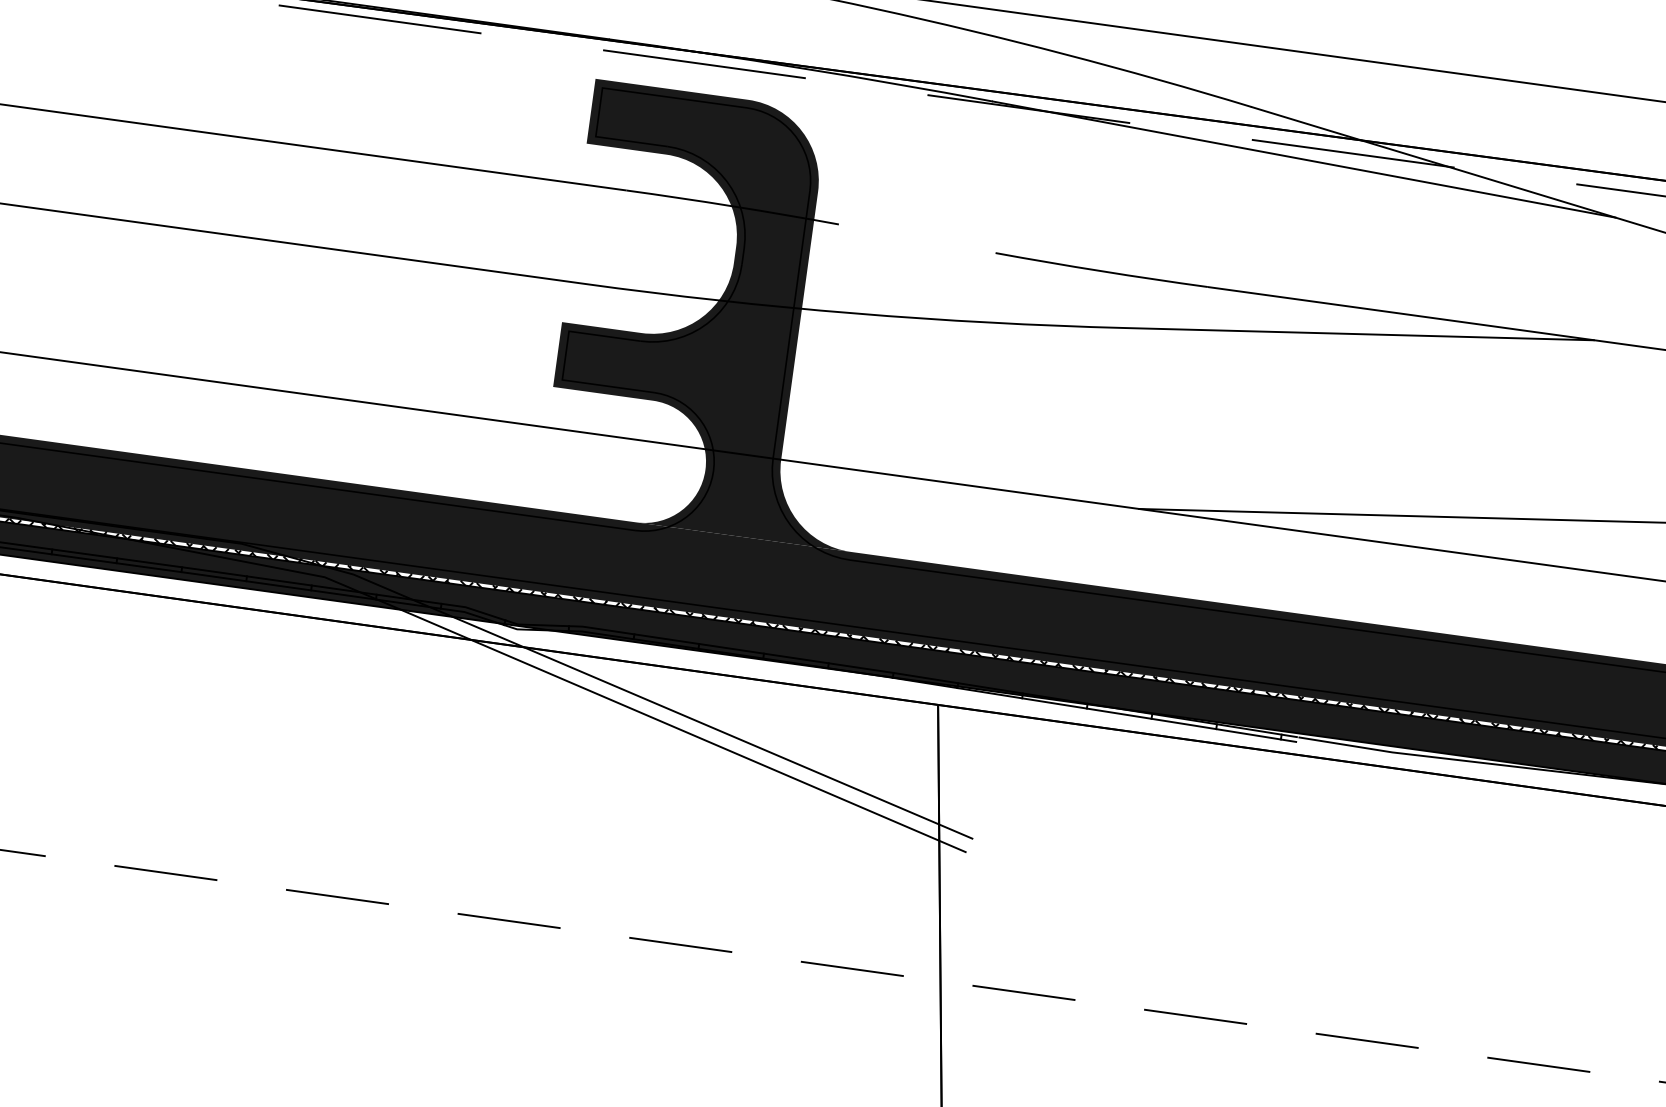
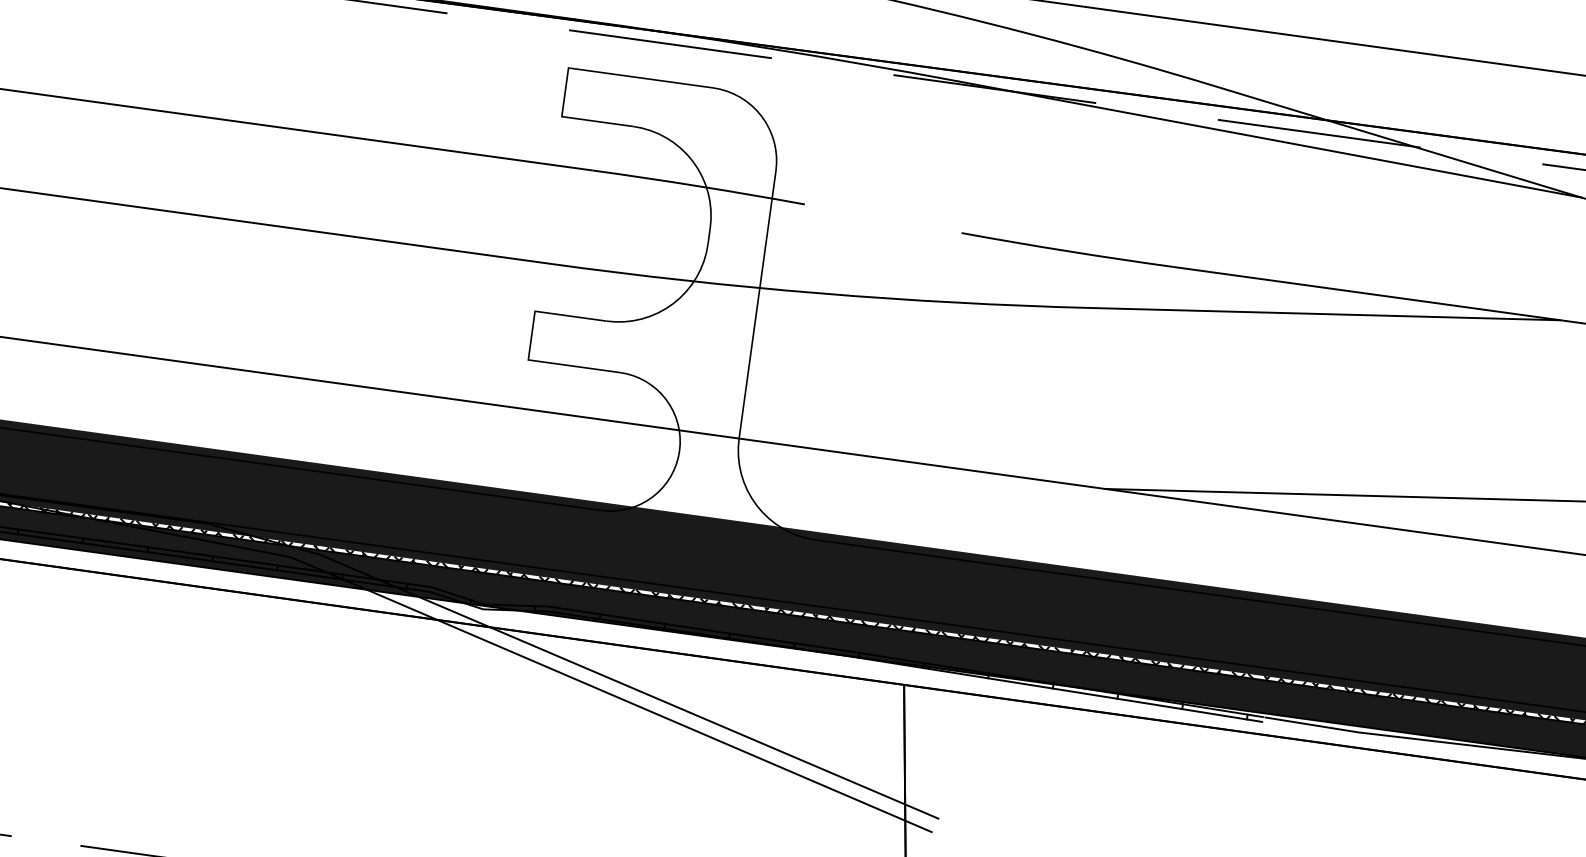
fill: (702, 314) -> (668, 294), removed

